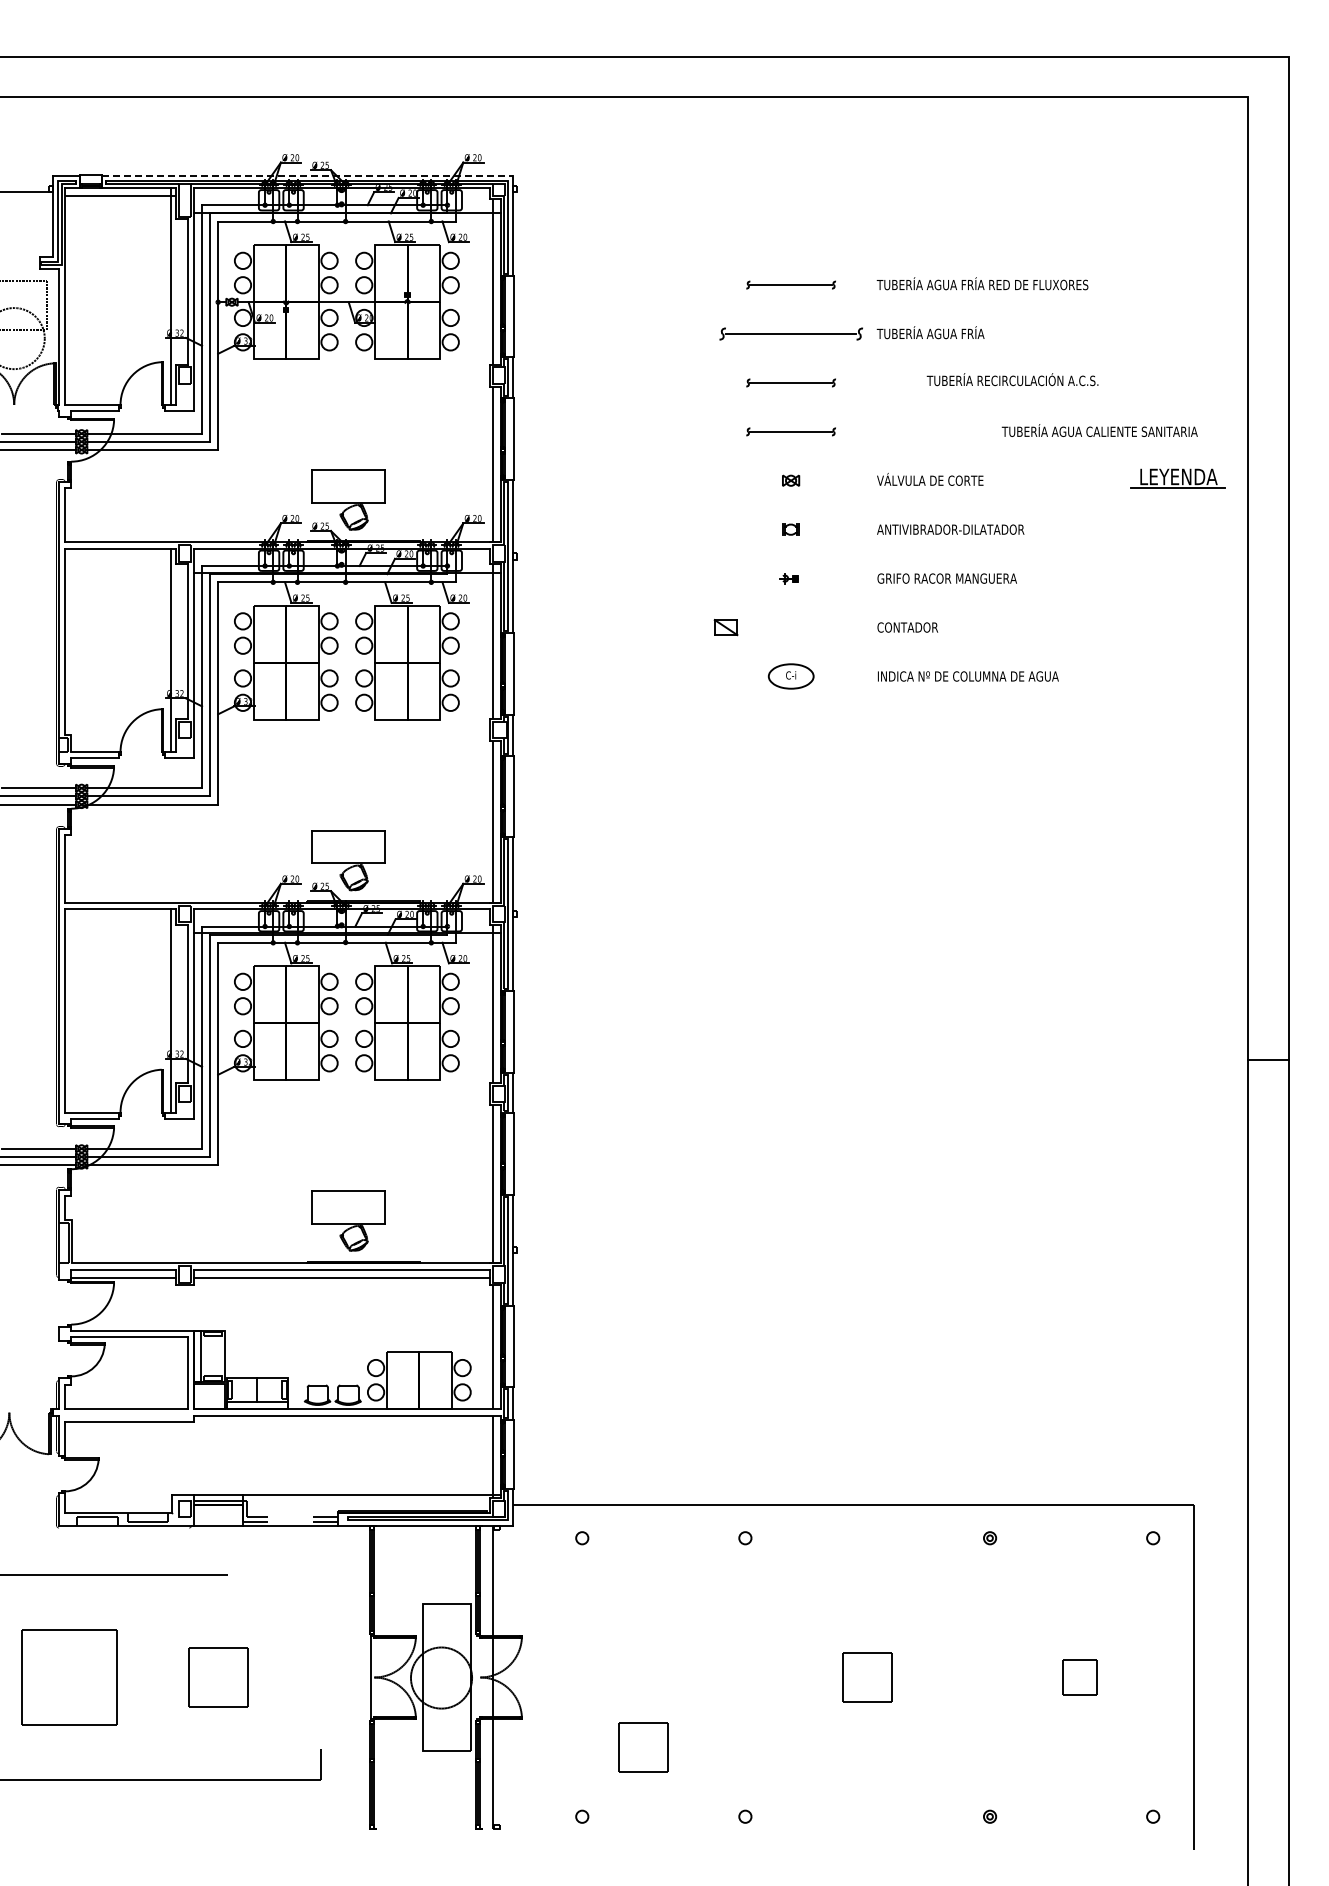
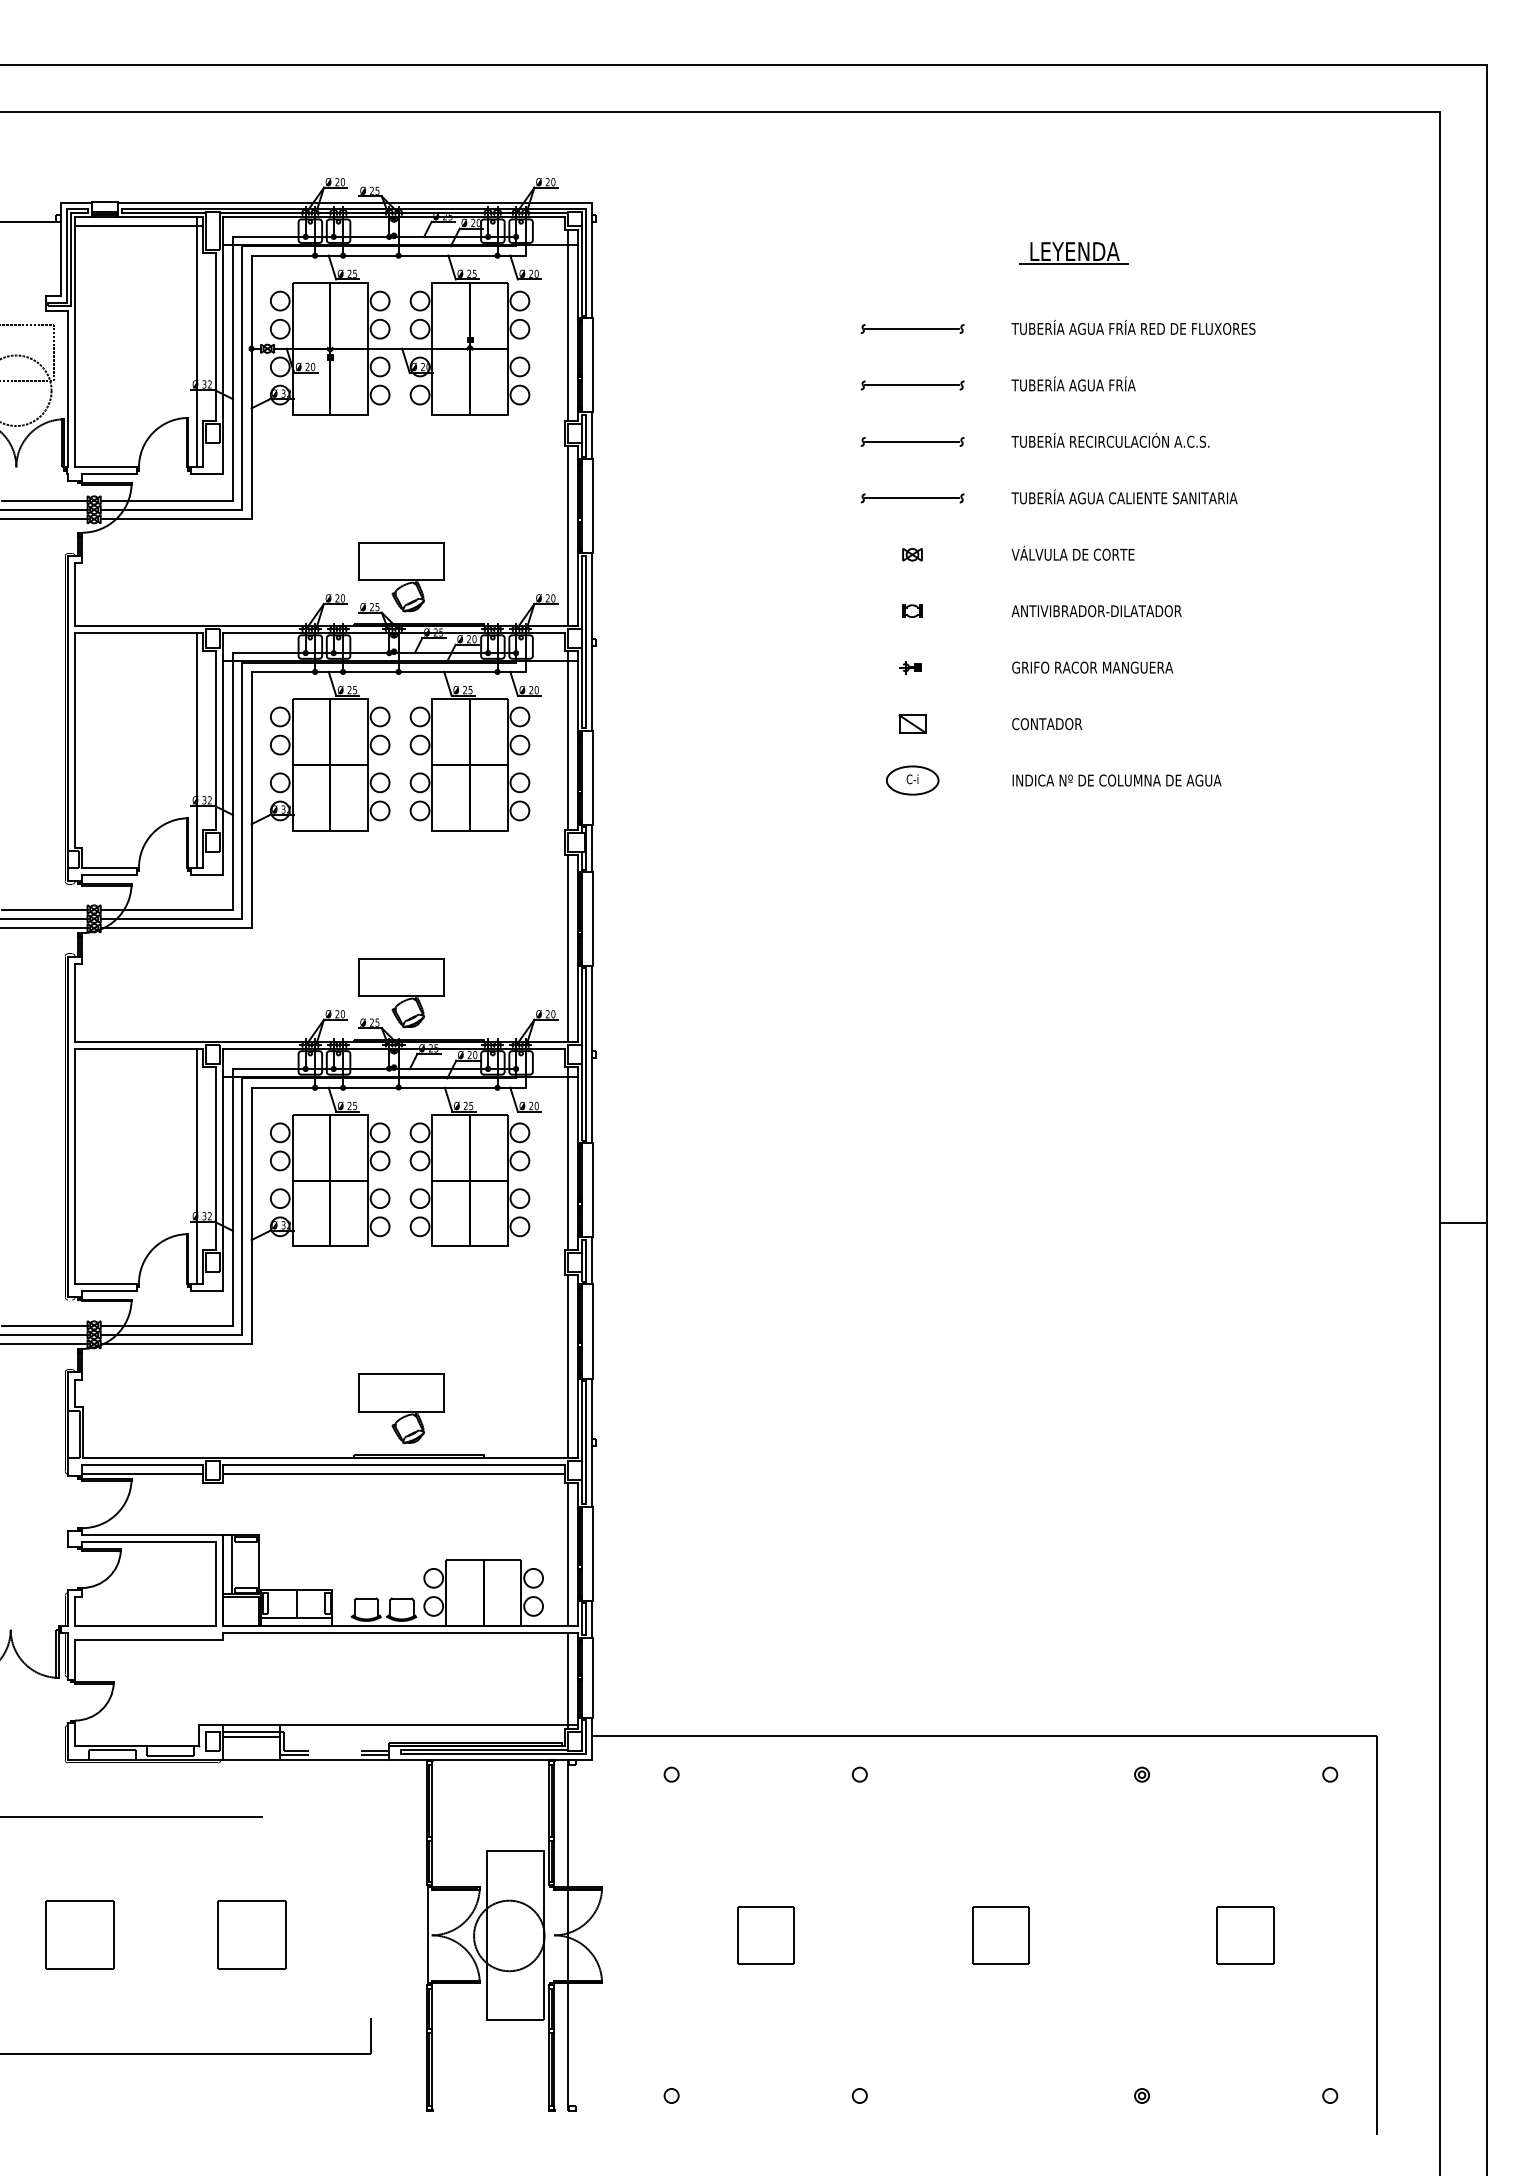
line: (308, 175) -> (355, 202), dashed -> solid
part: (790, 333) -> (911, 384), size x0.62
text: (1012, 379) -> (1110, 440), moved
text: (1099, 430) -> (1124, 496), moved
part: (1177, 478) -> (1073, 253), moved
part: (725, 627) -> (911, 724), moved
part: (69, 1677) -> (80, 1935), size x0.62
part: (1079, 1677) -> (1245, 1935), size x1.43
part: (643, 1747) -> (765, 1935), moved

